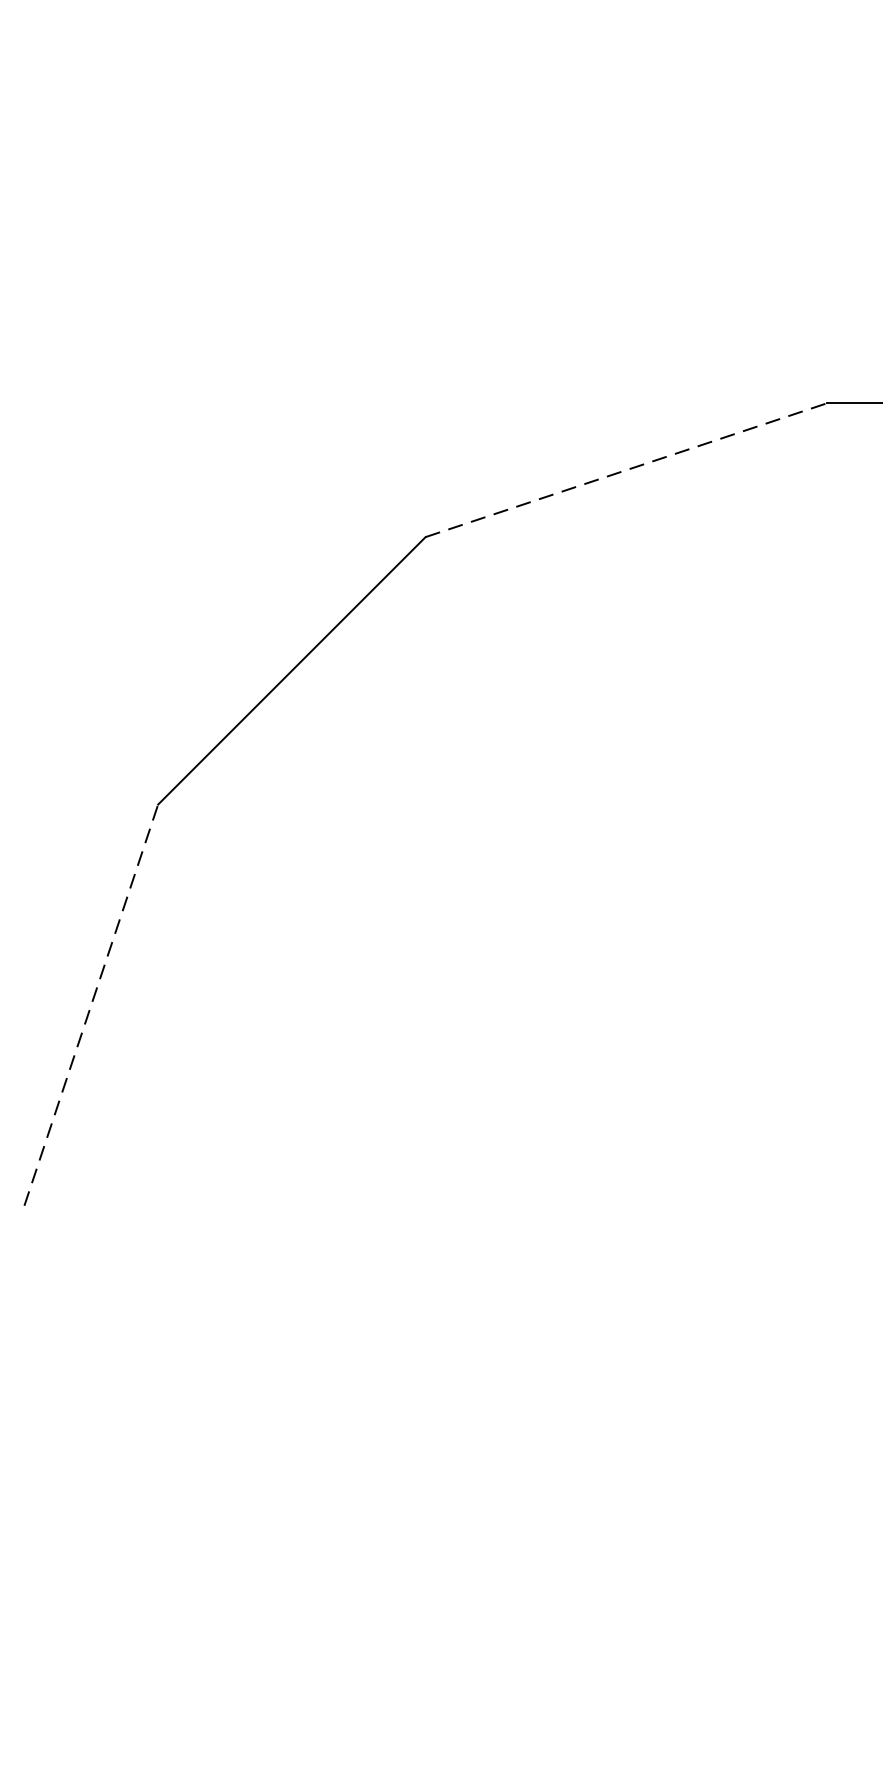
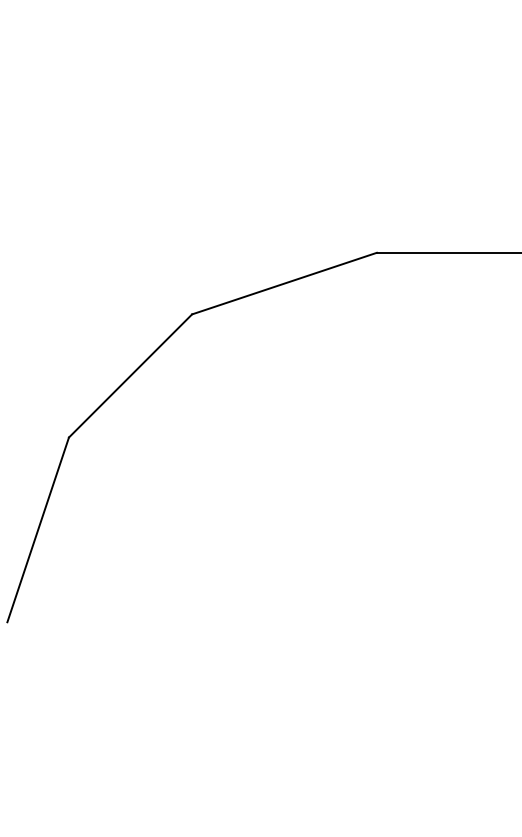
line: (626, 469) -> (284, 283), dashed -> solid
line: (91, 1004) -> (38, 529), dashed -> solid

